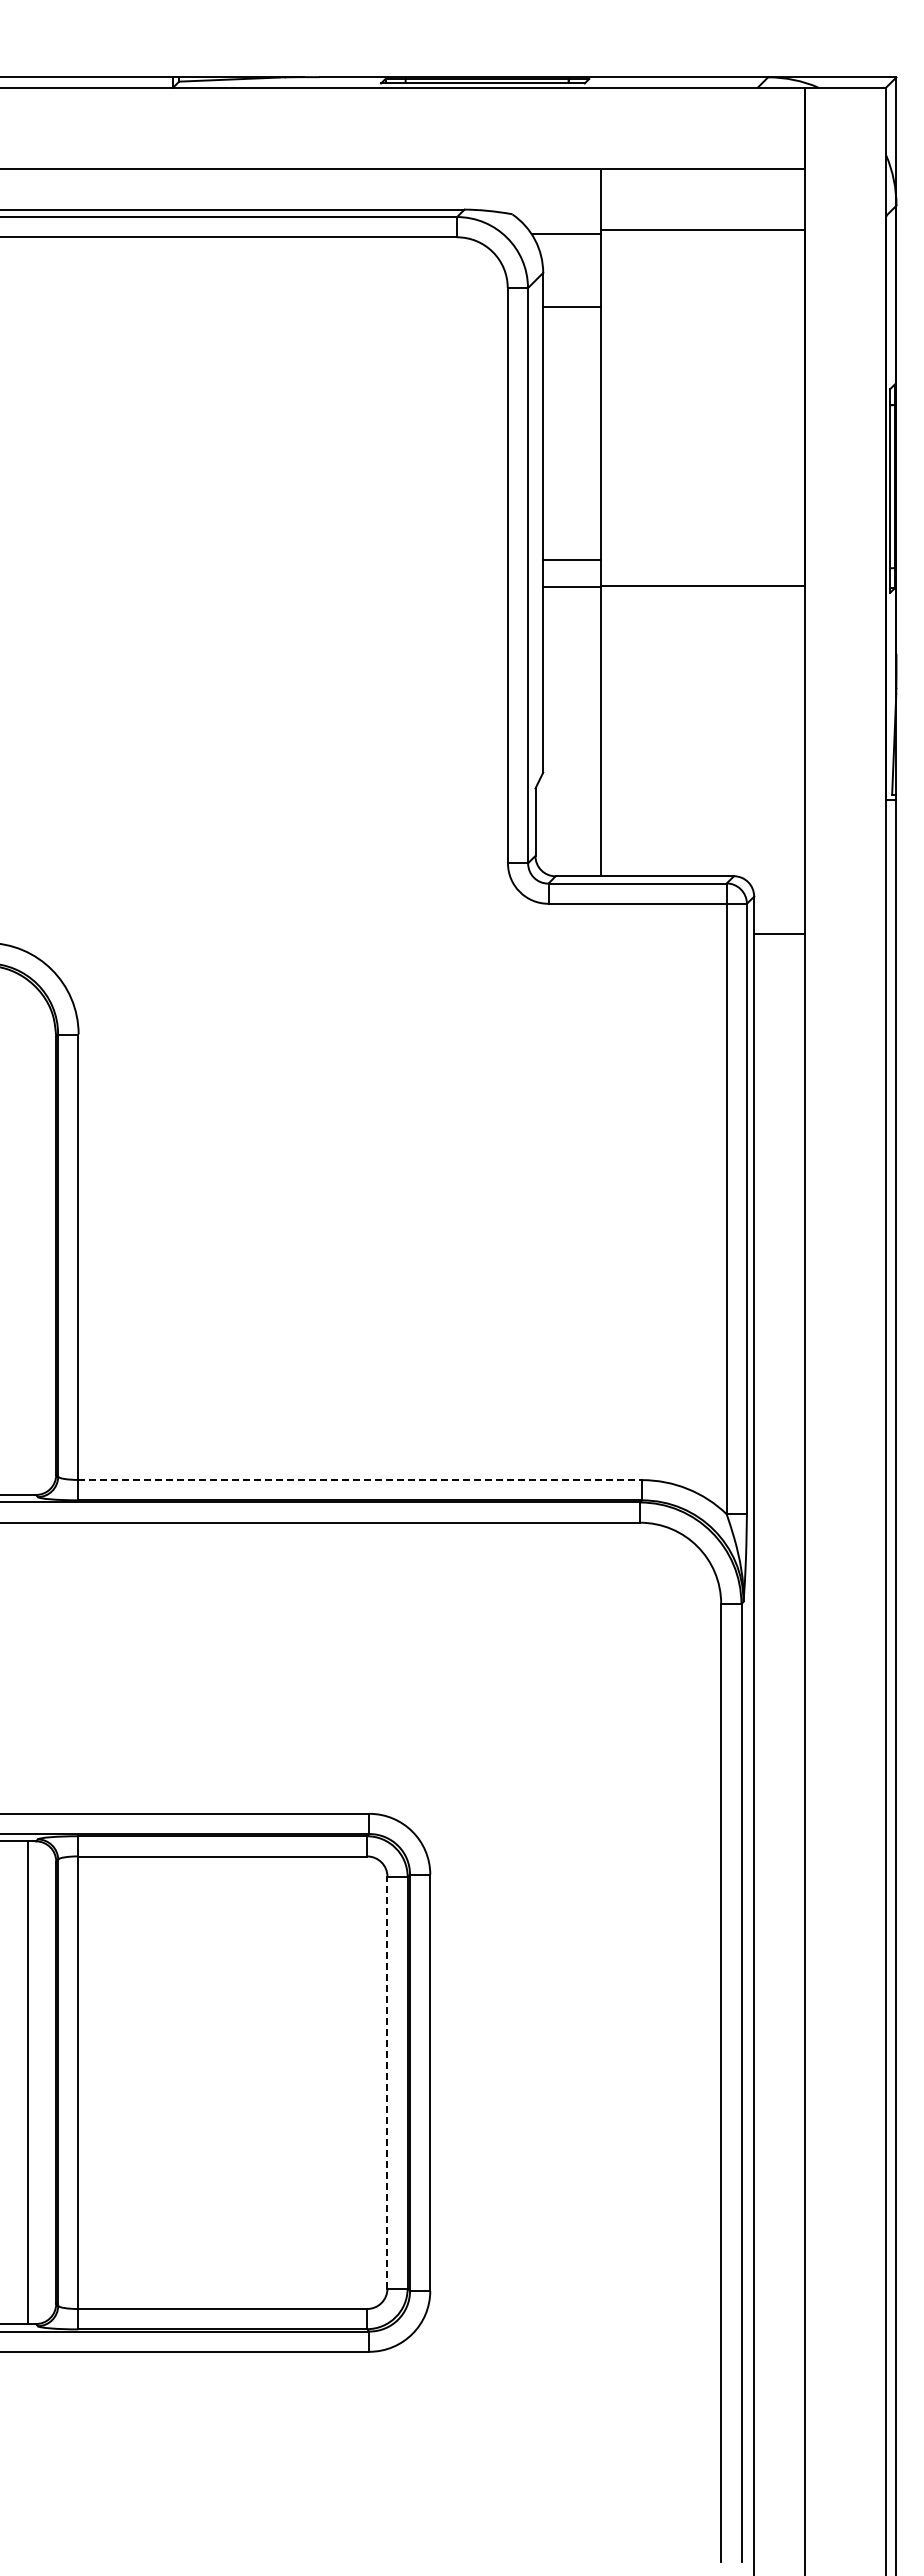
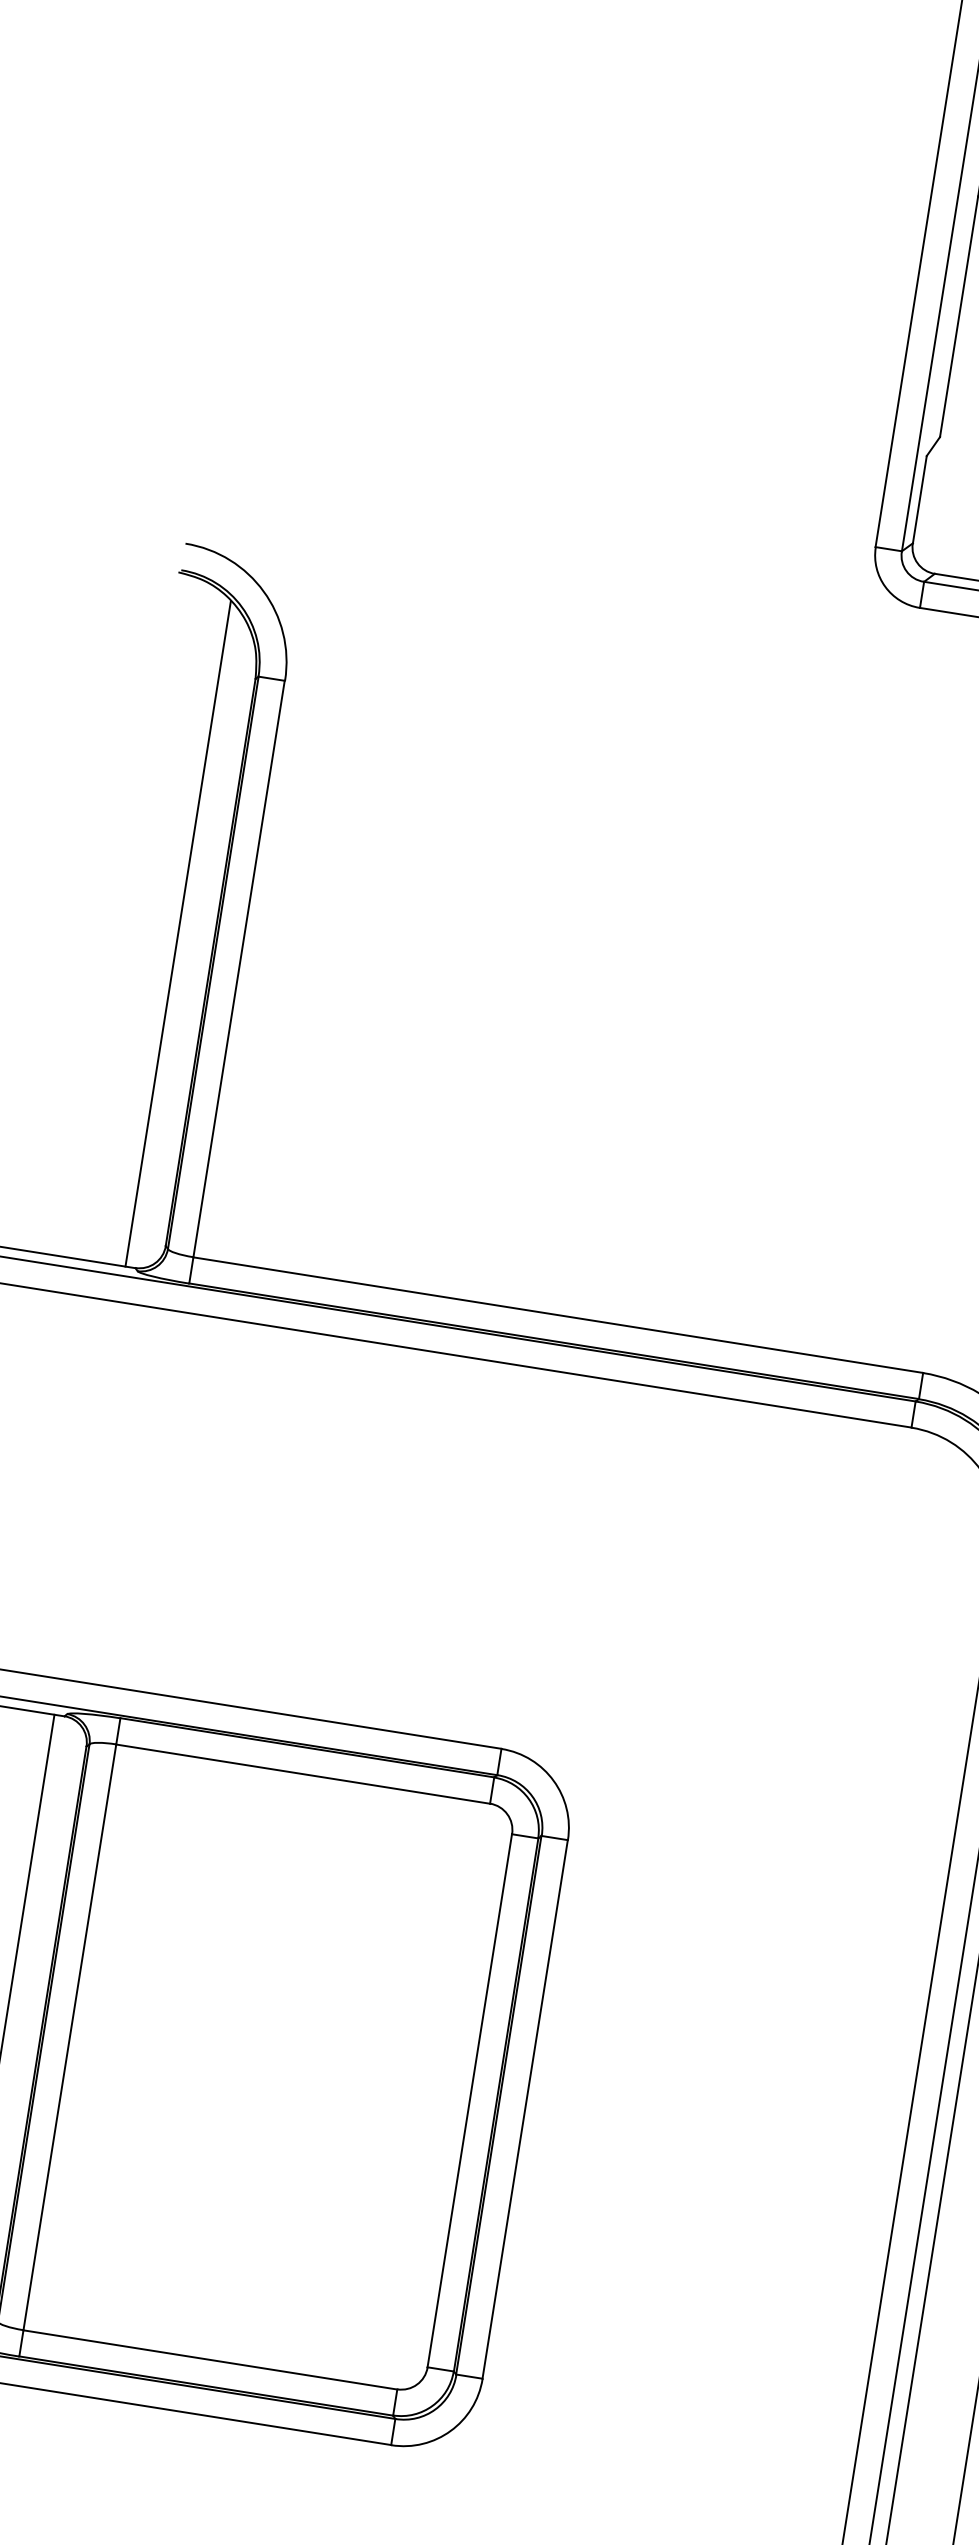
line: (28, 1238) -> (178, 934), added
line: (360, 1480) -> (558, 1315), dashed -> solid
line: (387, 2082) -> (469, 2100), dashed -> solid

